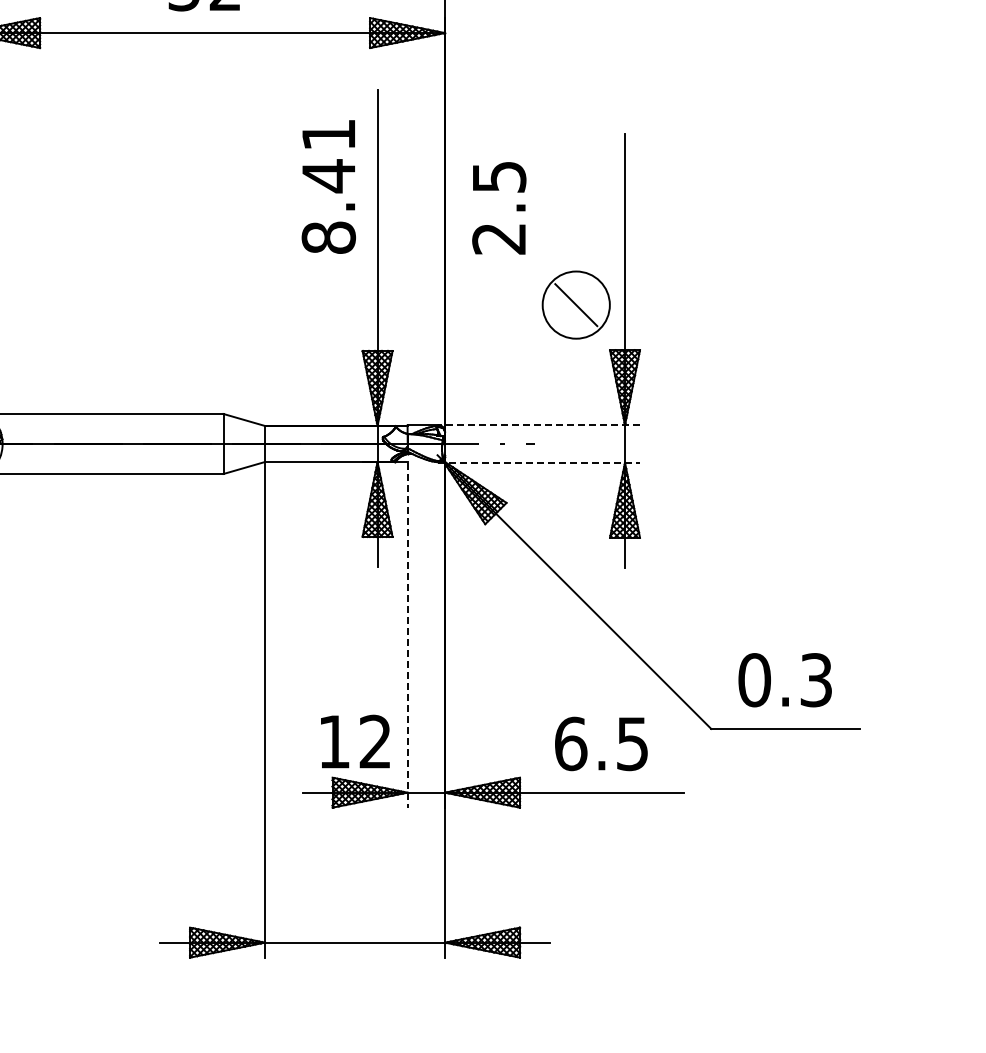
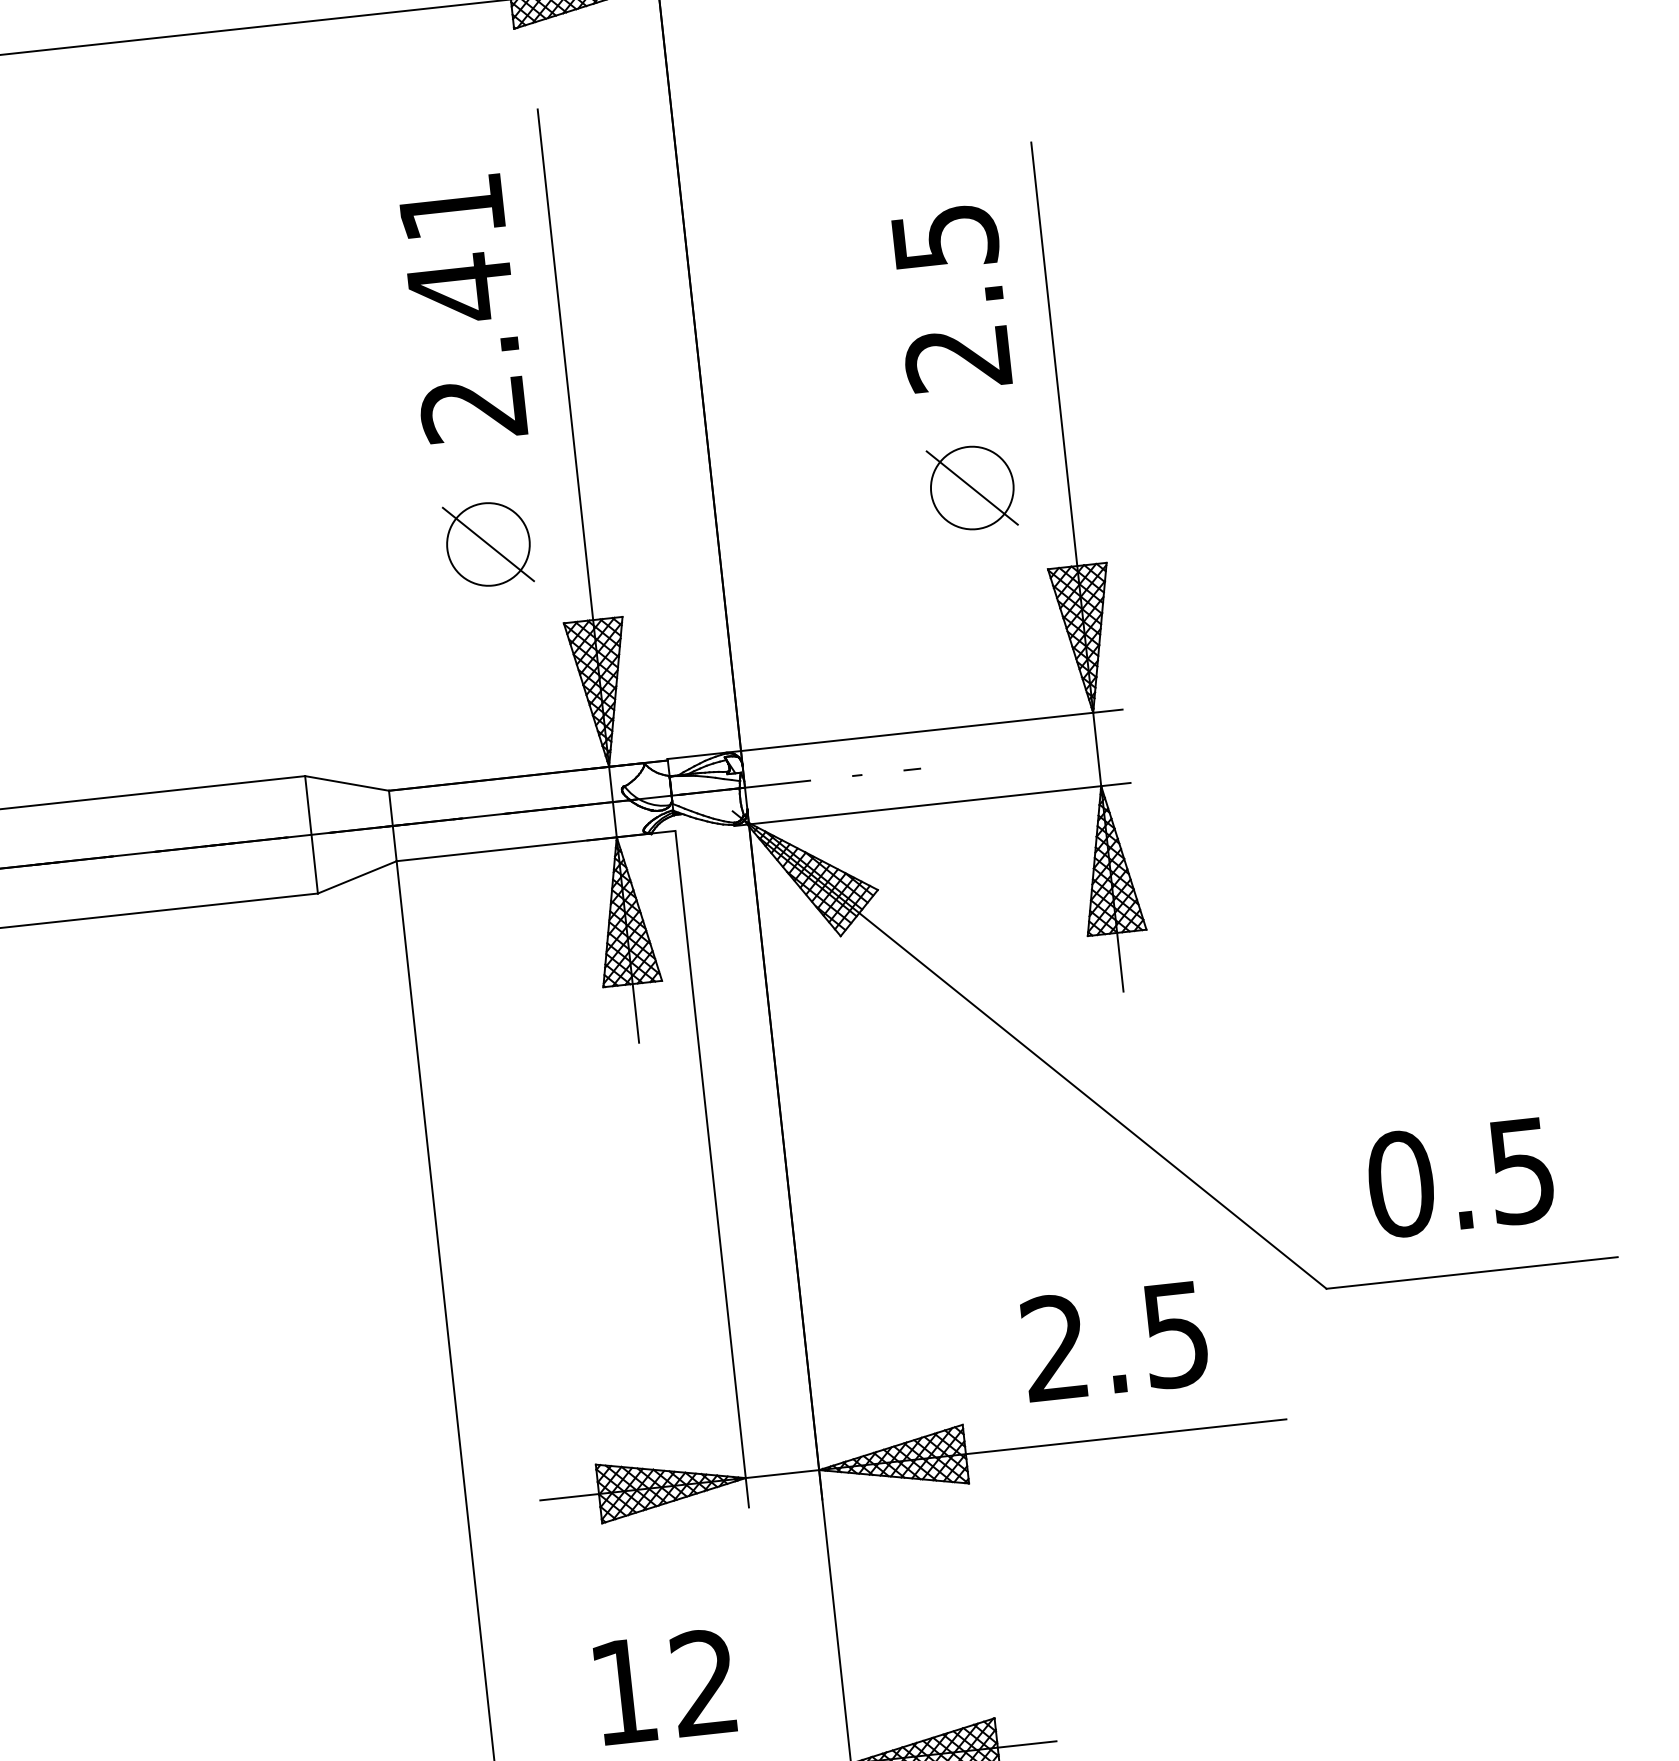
text: (499, 208) -> (952, 298), moved
text: (328, 237) -> (473, 408), 8.41 -> 2.41
circle: (576, 305) -> (972, 488), size x0.62
part: (328, 307) -> (487, 545), added
line: (538, 425) -> (923, 731), dashed -> solid
line: (539, 462) -> (933, 803), dashed -> solid
line: (407, 635) -> (712, 1170), dashed -> solid
text: (816, 679) -> (1521, 1169), 0.3 -> 0.5
text: (355, 741) -> (665, 1686), moved
text: (571, 743) -> (1056, 1346), 6.5 -> 2.5

